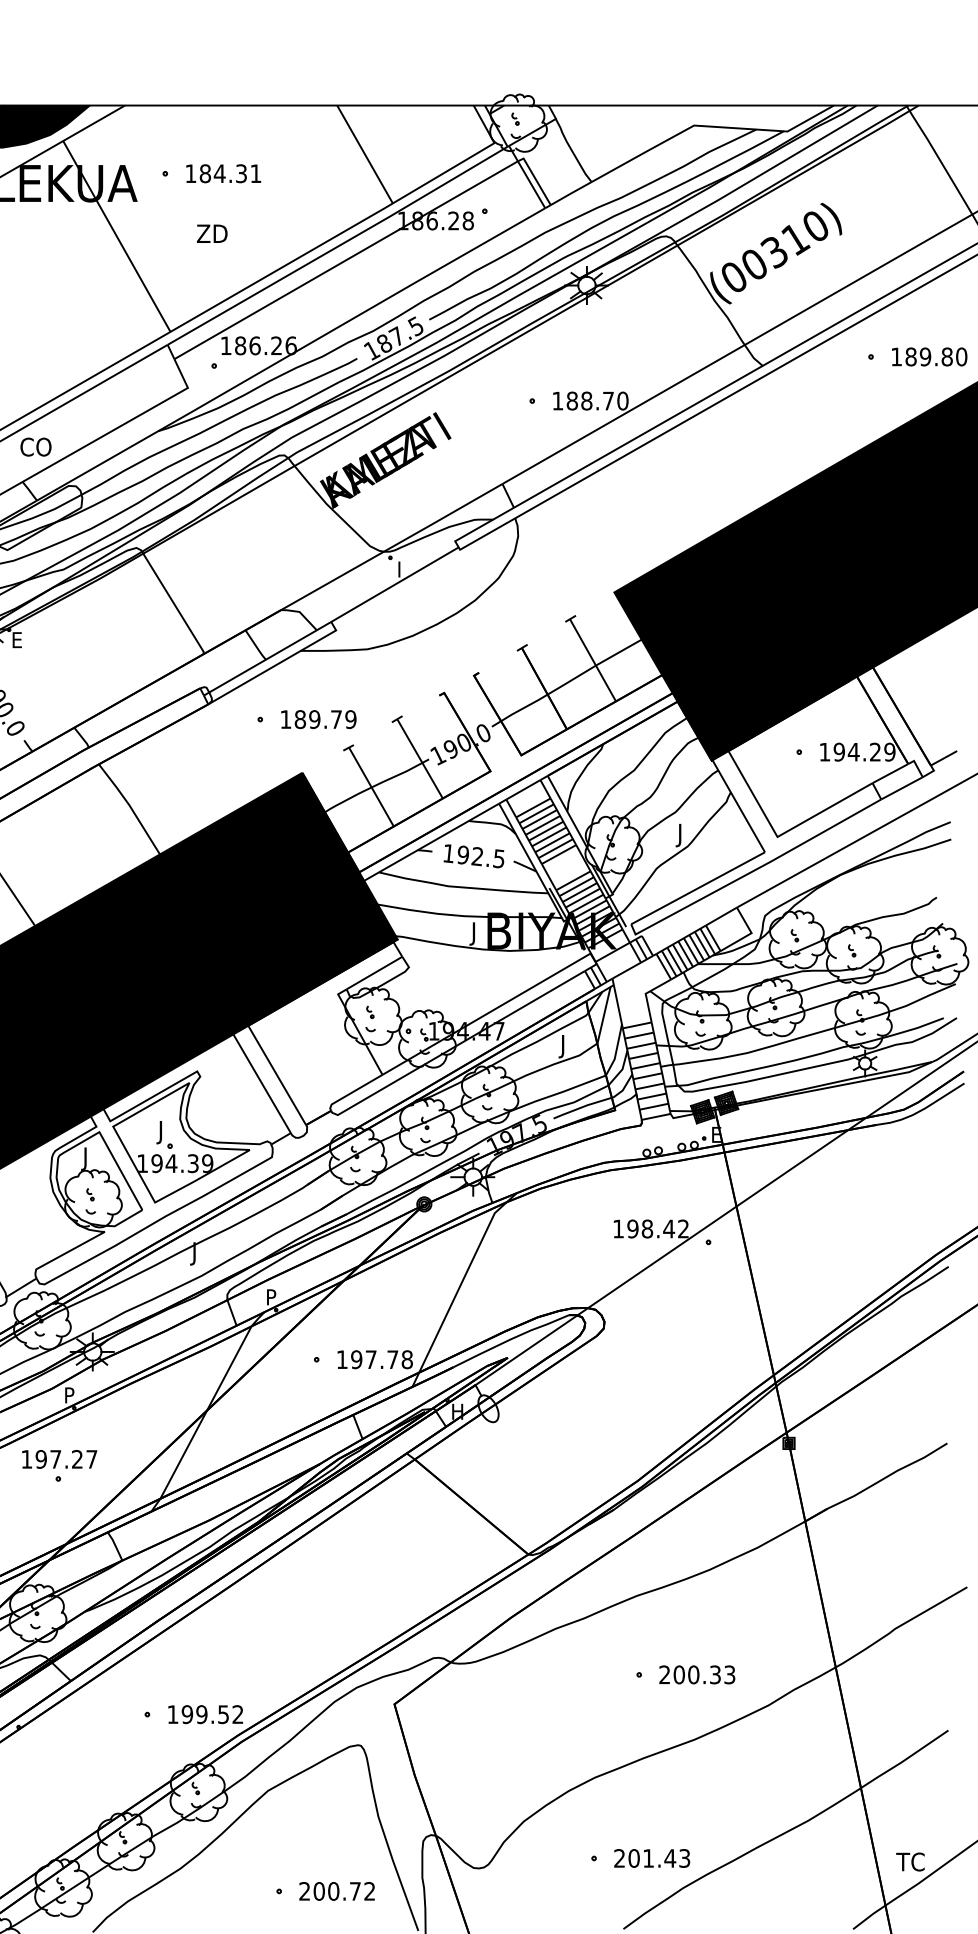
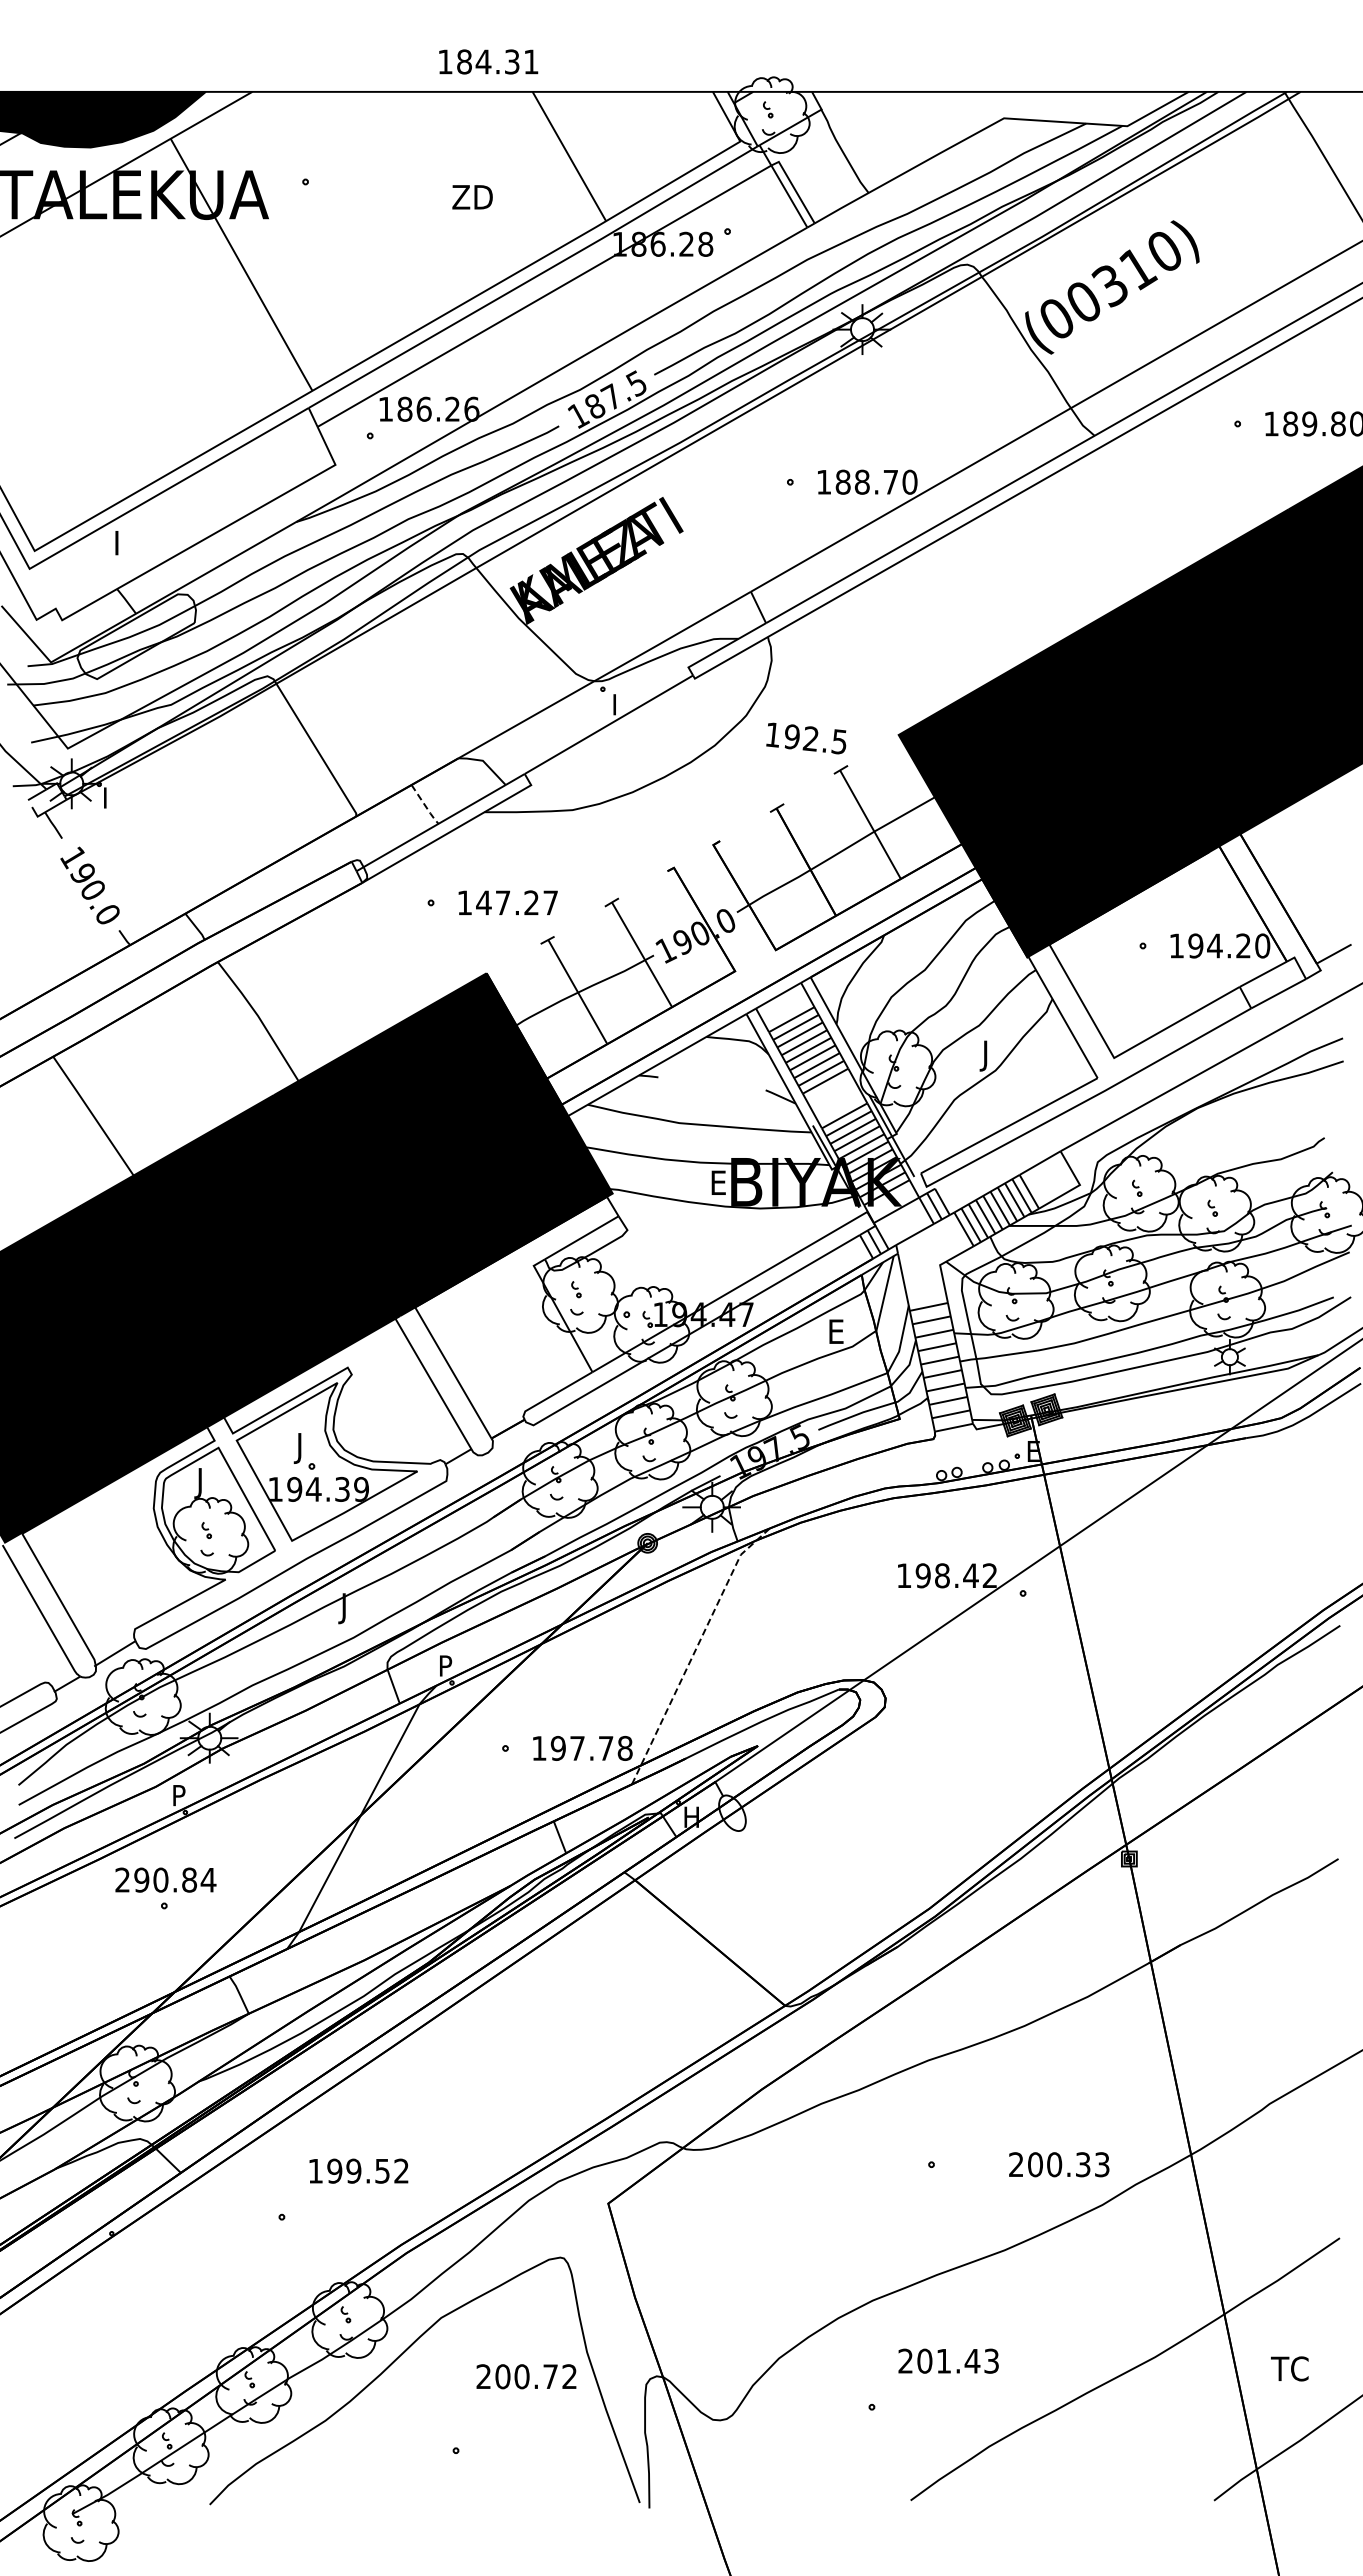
text: (223, 173) -> (488, 61), moved
text: (212, 233) -> (472, 197), moved
text: (35, 446) -> (134, 542), CO -> I
text: (18, 639) -> (111, 797), E -> I
line: (256, 646) -> (425, 806), solid -> dashed
text: (325, 719) -> (517, 902), 189.79 -> 147.27
text: (889, 751) -> (1262, 945), 194.29 -> 194.20
text: (474, 856) -> (806, 738), moved
text: (476, 933) -> (716, 1185), J -> E
text: (565, 1046) -> (834, 1334), J -> E
line: (460, 1286) -> (695, 1651), solid -> dashed
text: (59, 1458) -> (165, 1879), 197.27 -> 290.84
text: (697, 1674) -> (1059, 2164), moved
text: (205, 1714) -> (358, 2170), moved
text: (652, 1857) -> (948, 2360), moved
text: (910, 1861) -> (1289, 2368), moved
text: (337, 1891) -> (526, 2376), moved

